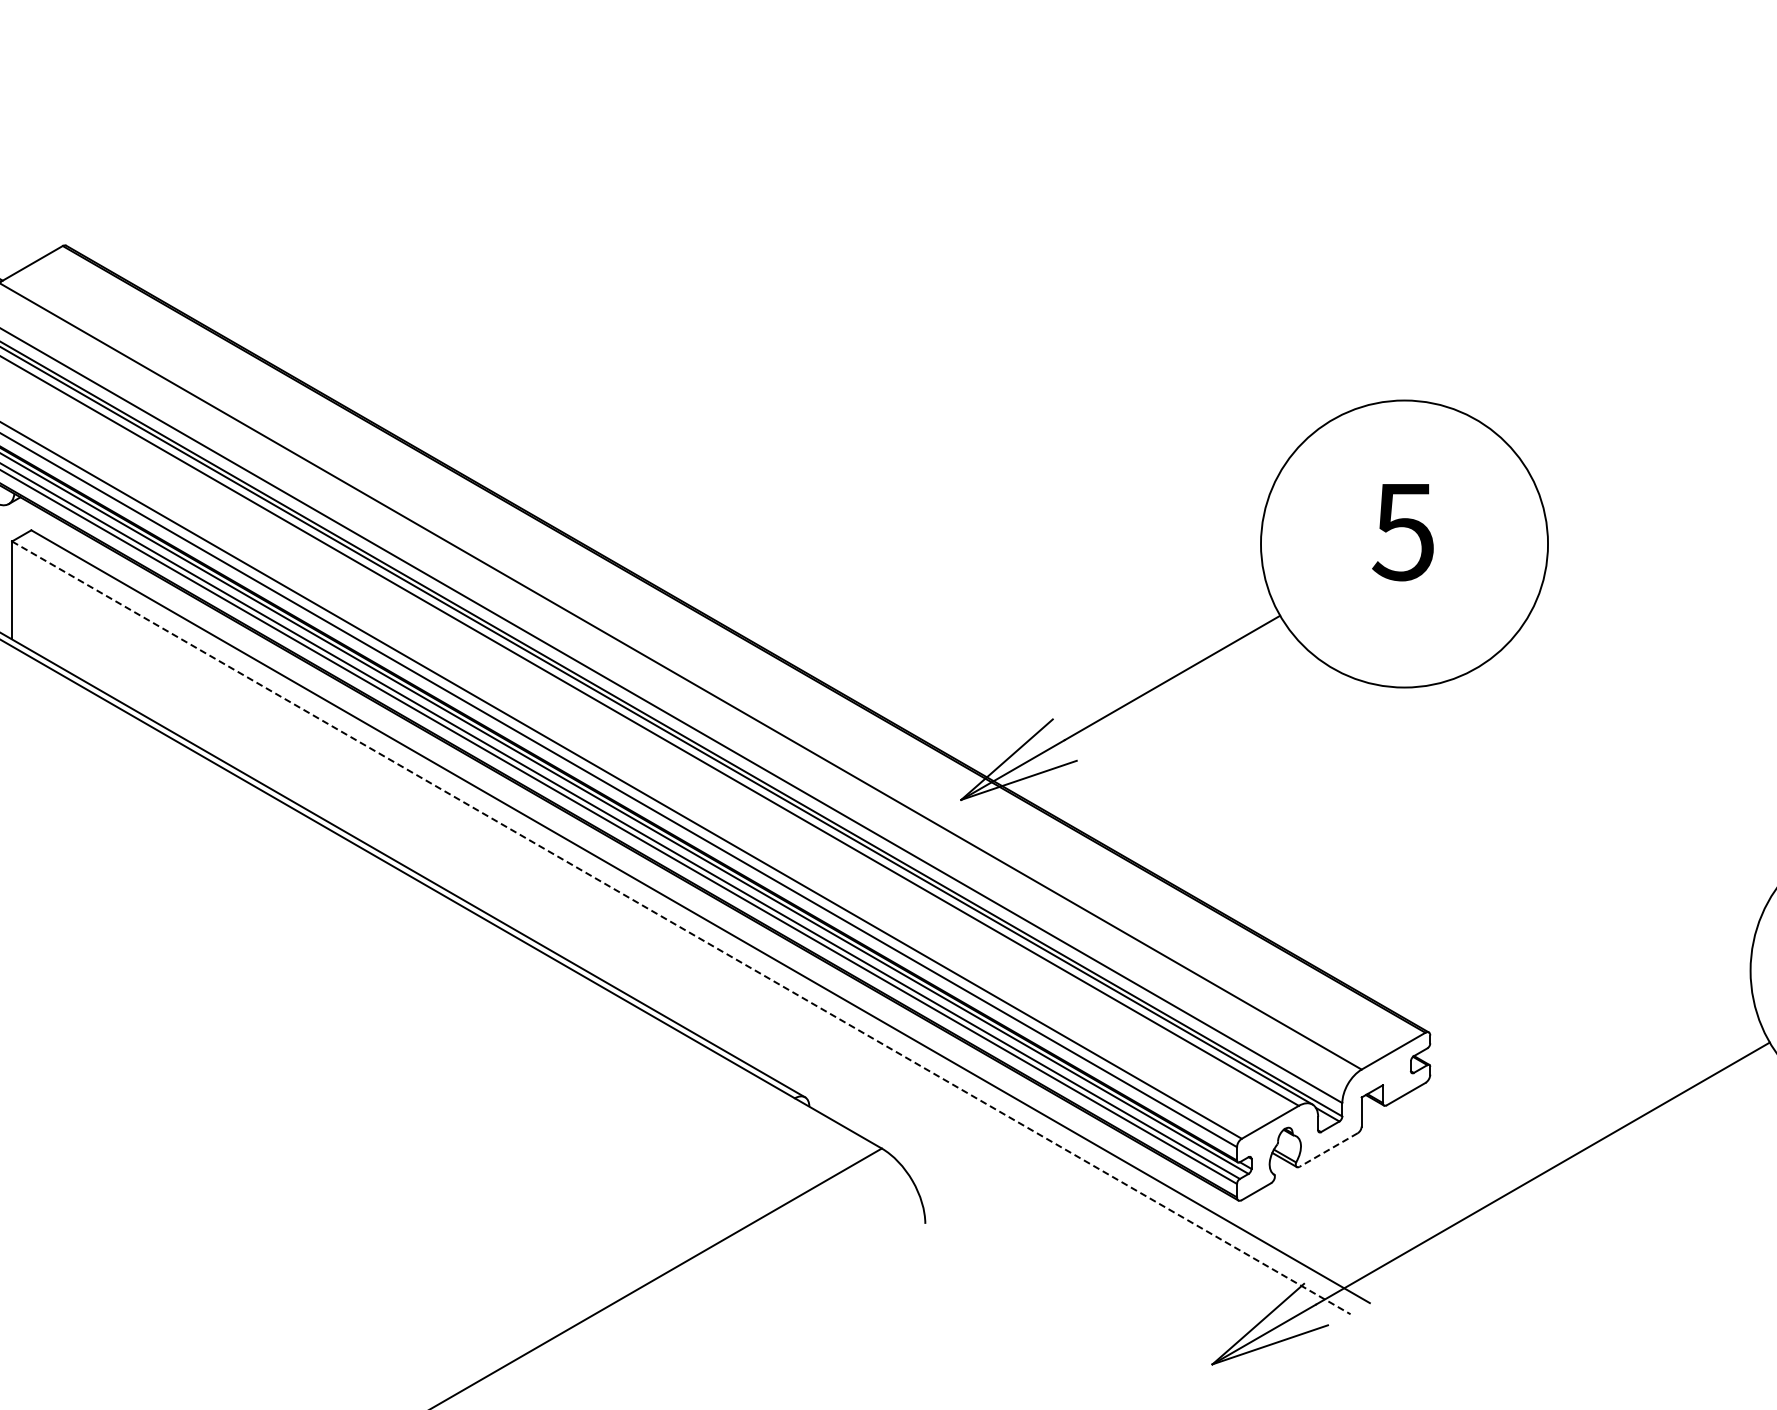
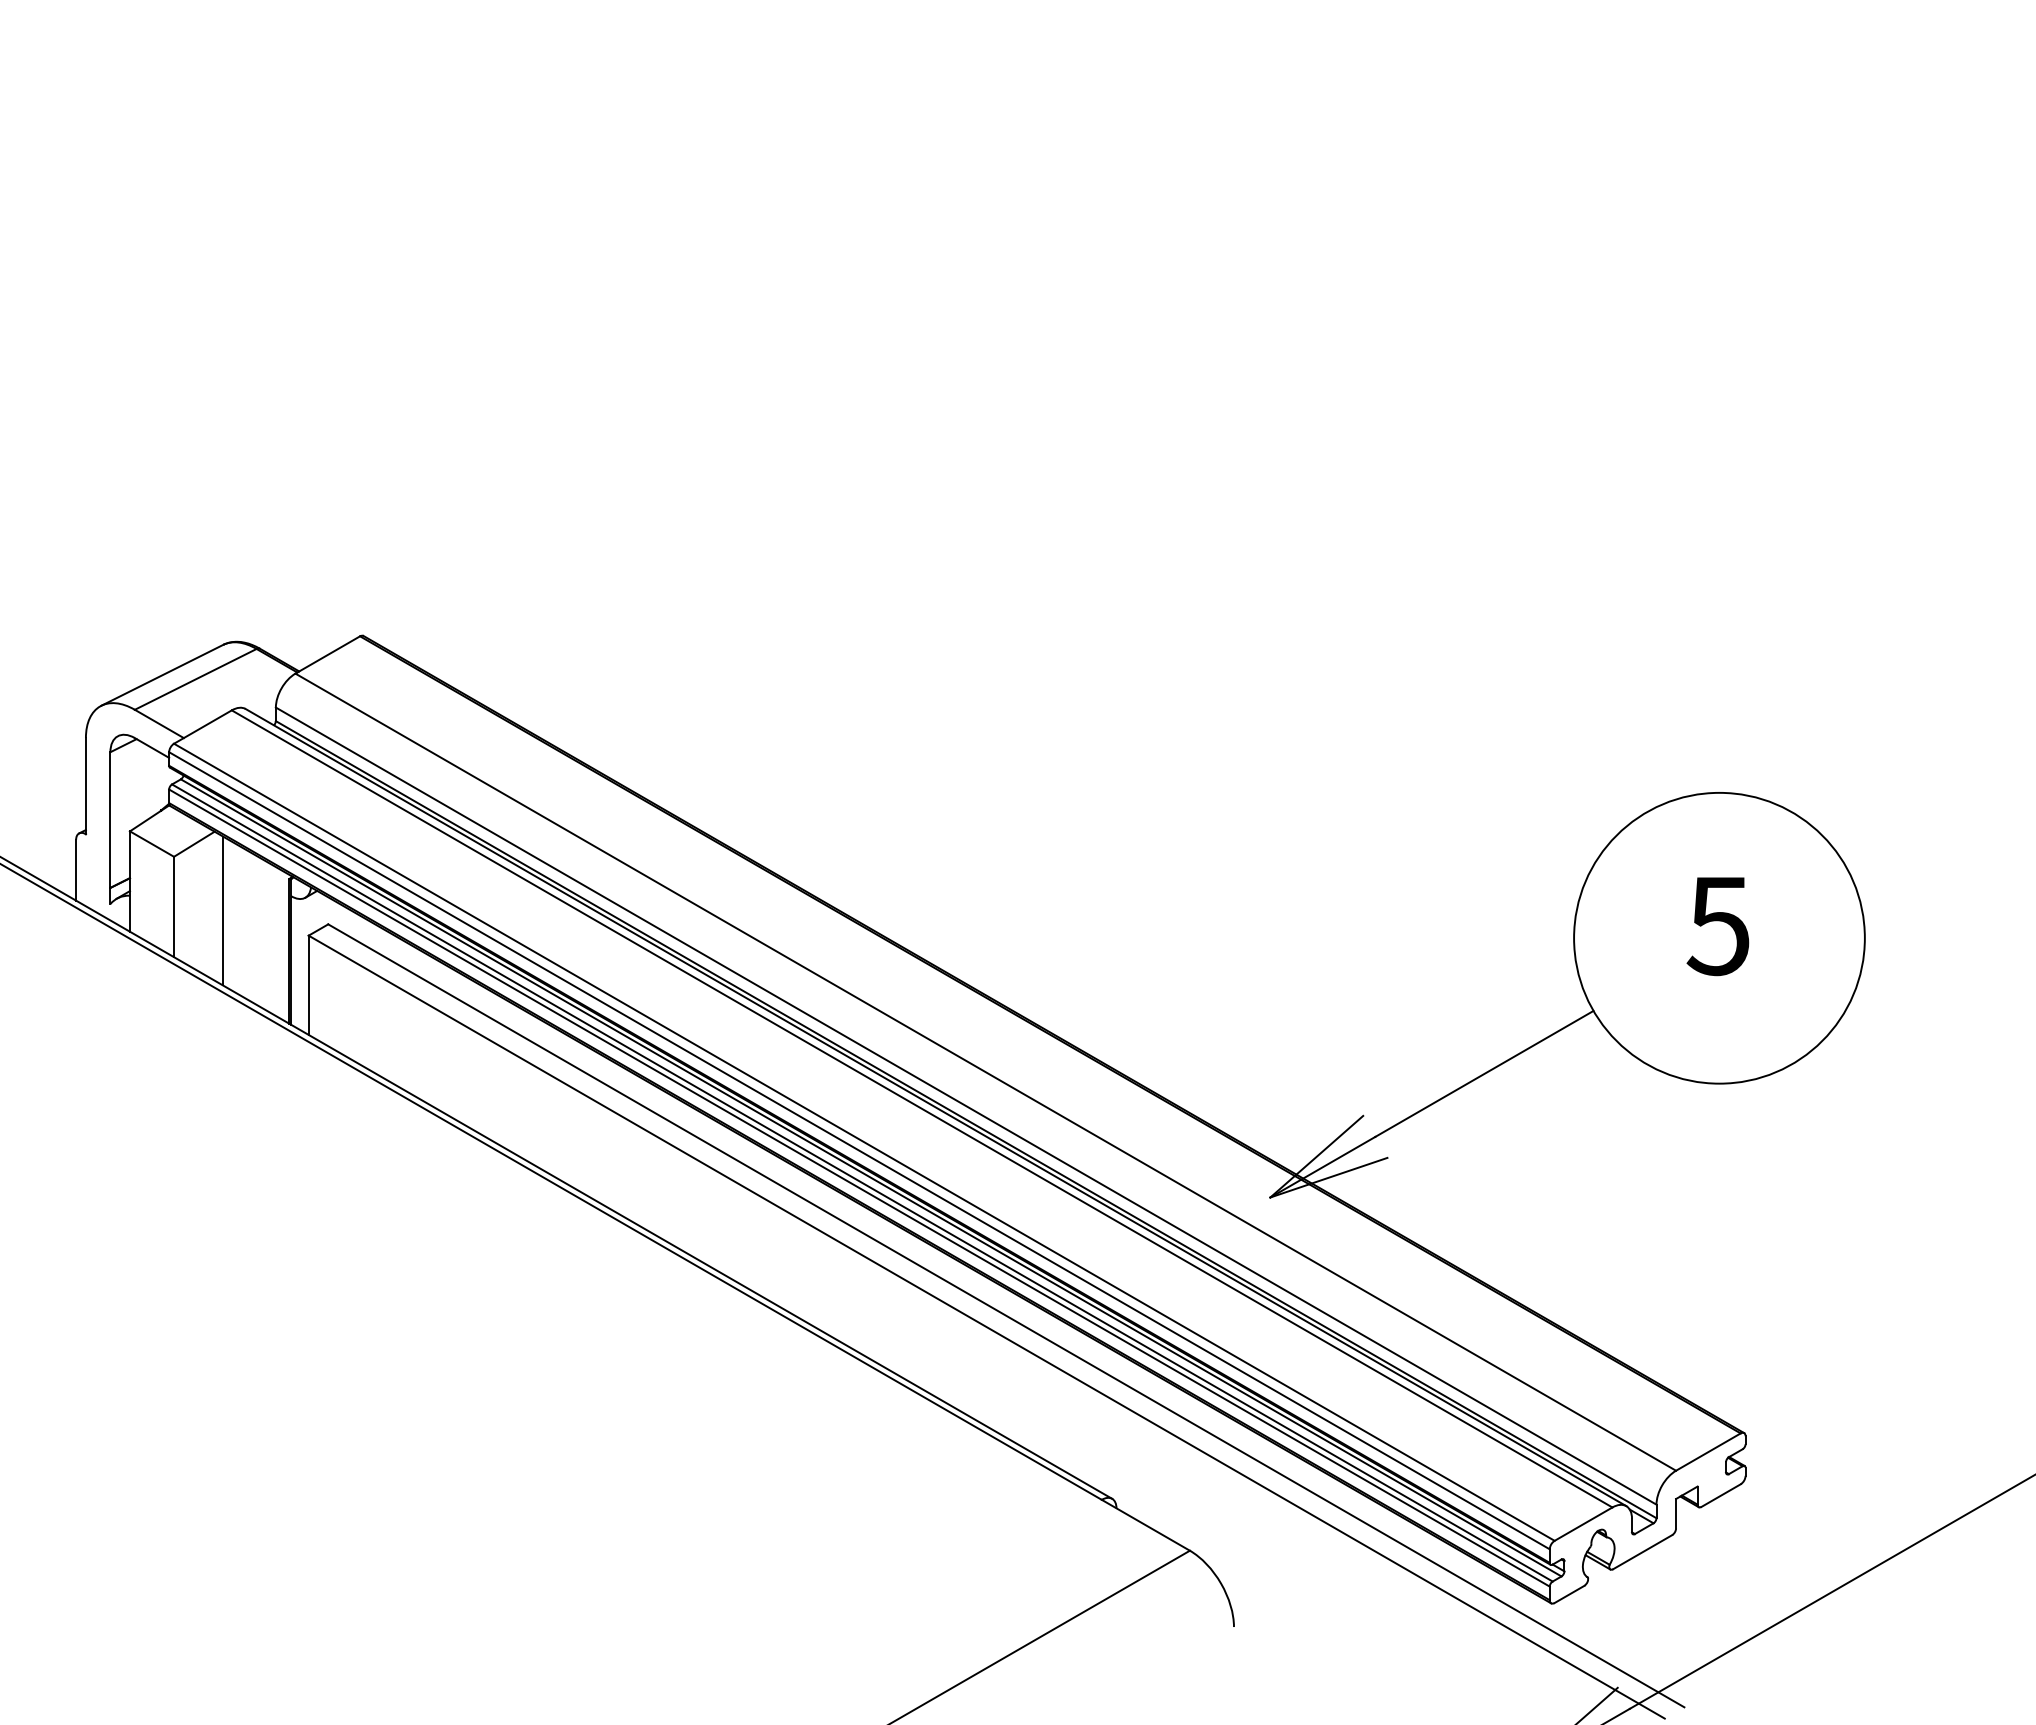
line: (681, 928) -> (986, 1327), dashed -> solid
line: (1328, 1150) -> (1642, 1552), dashed -> solid

